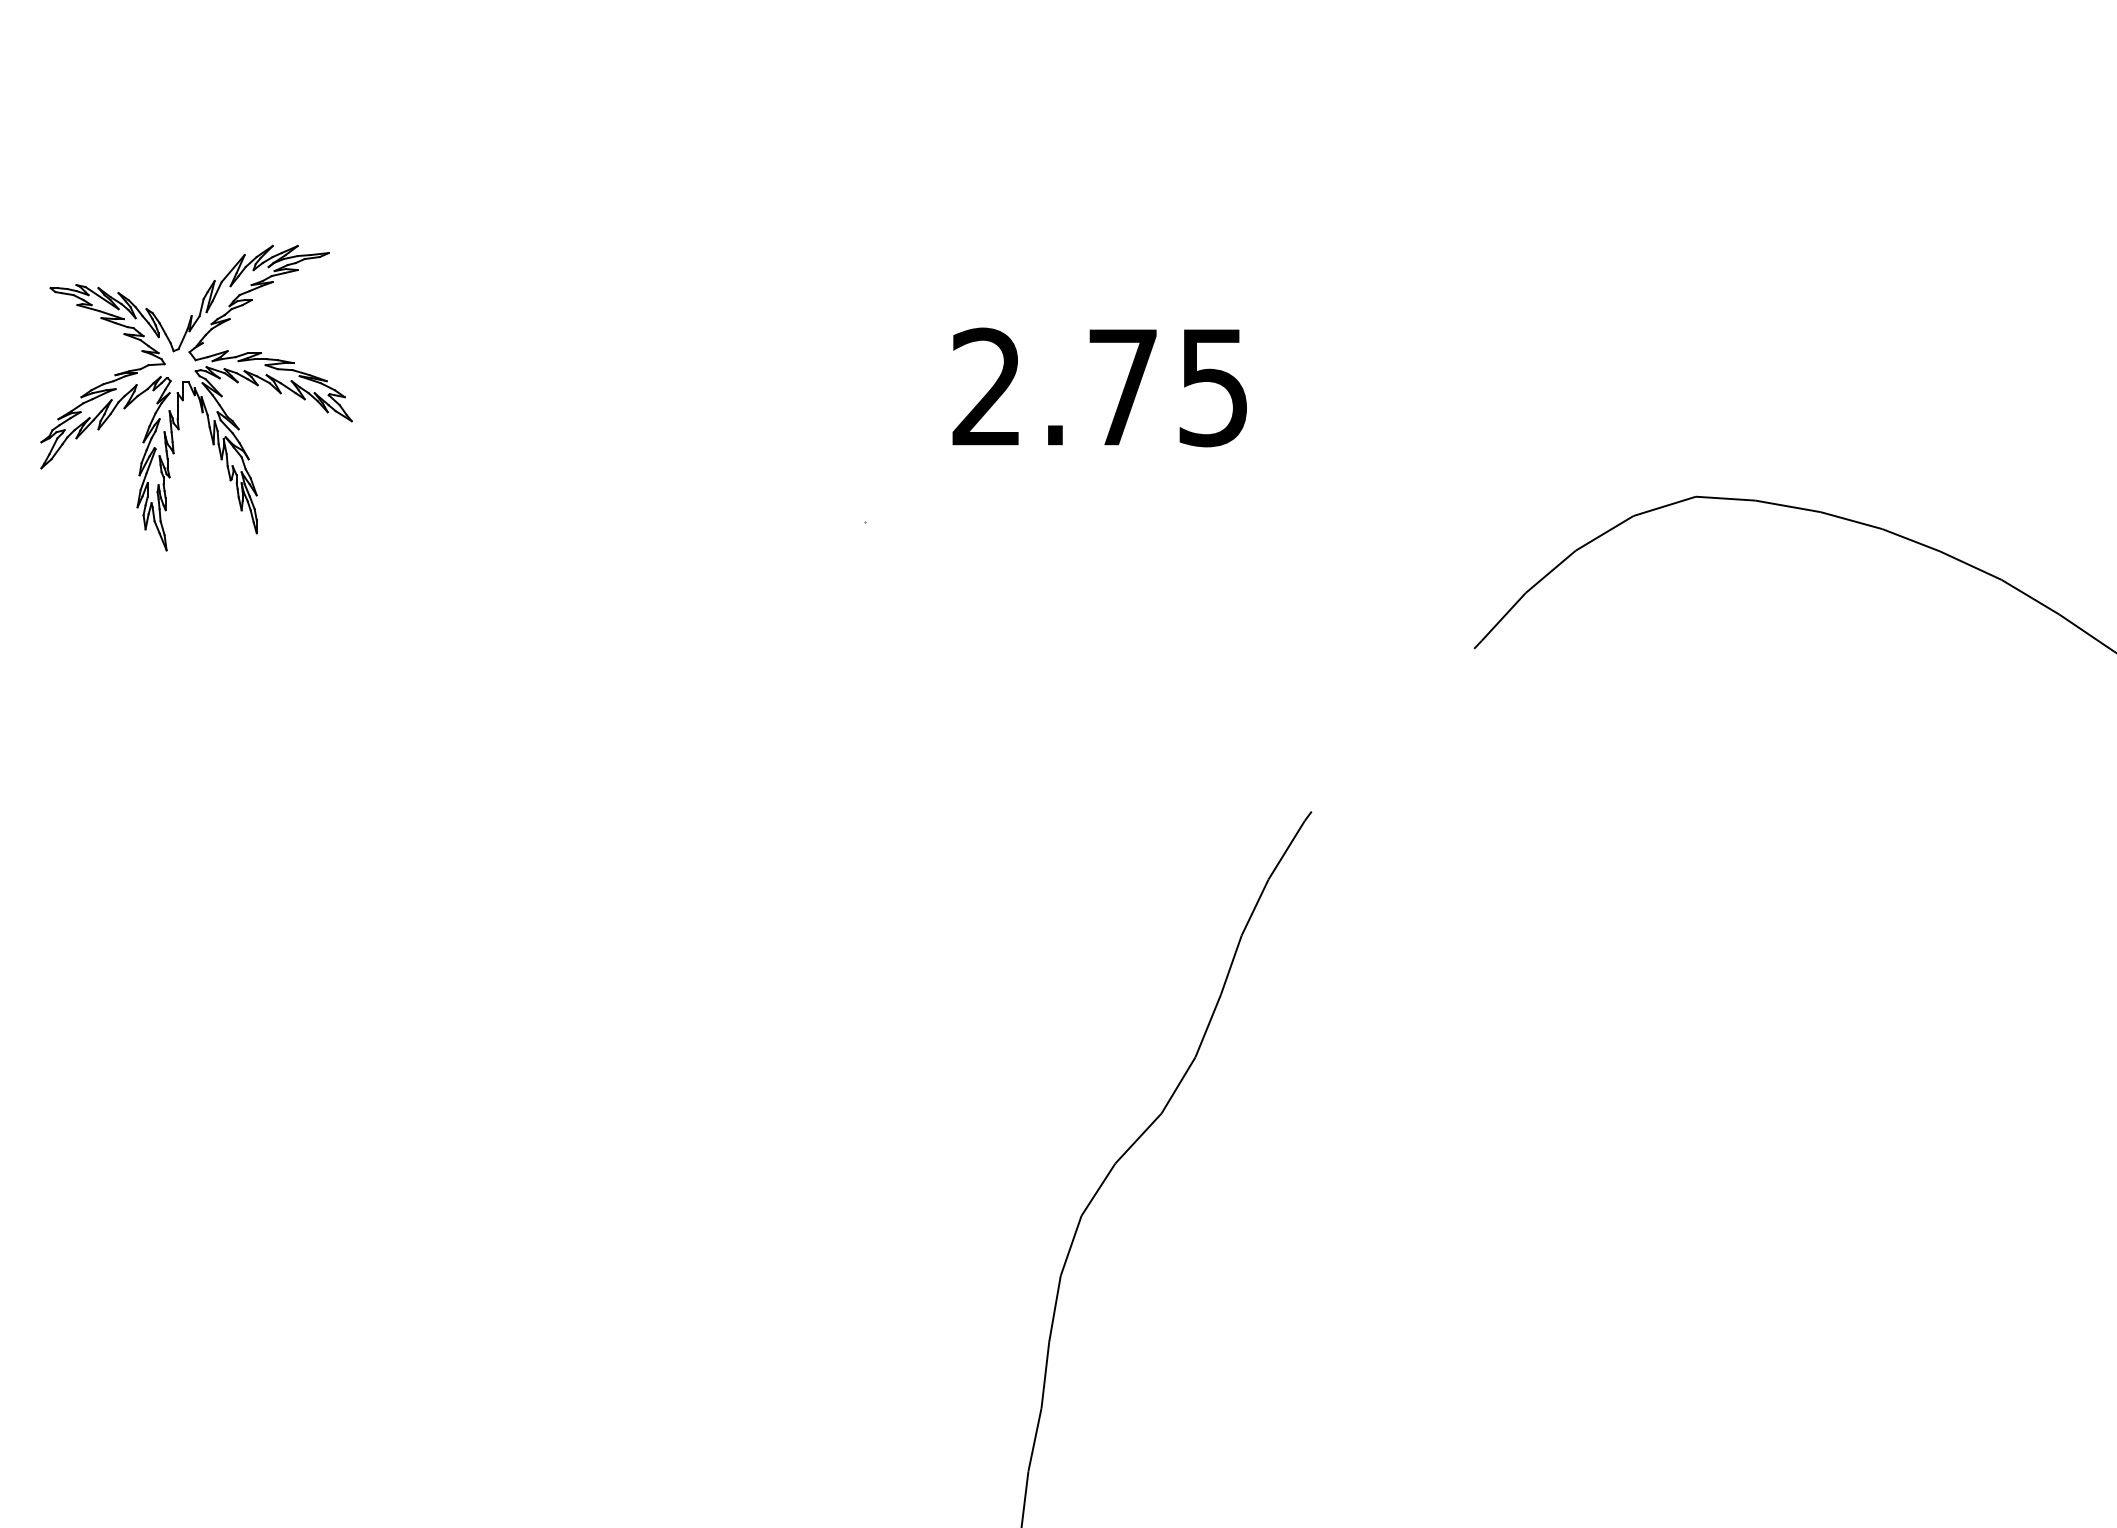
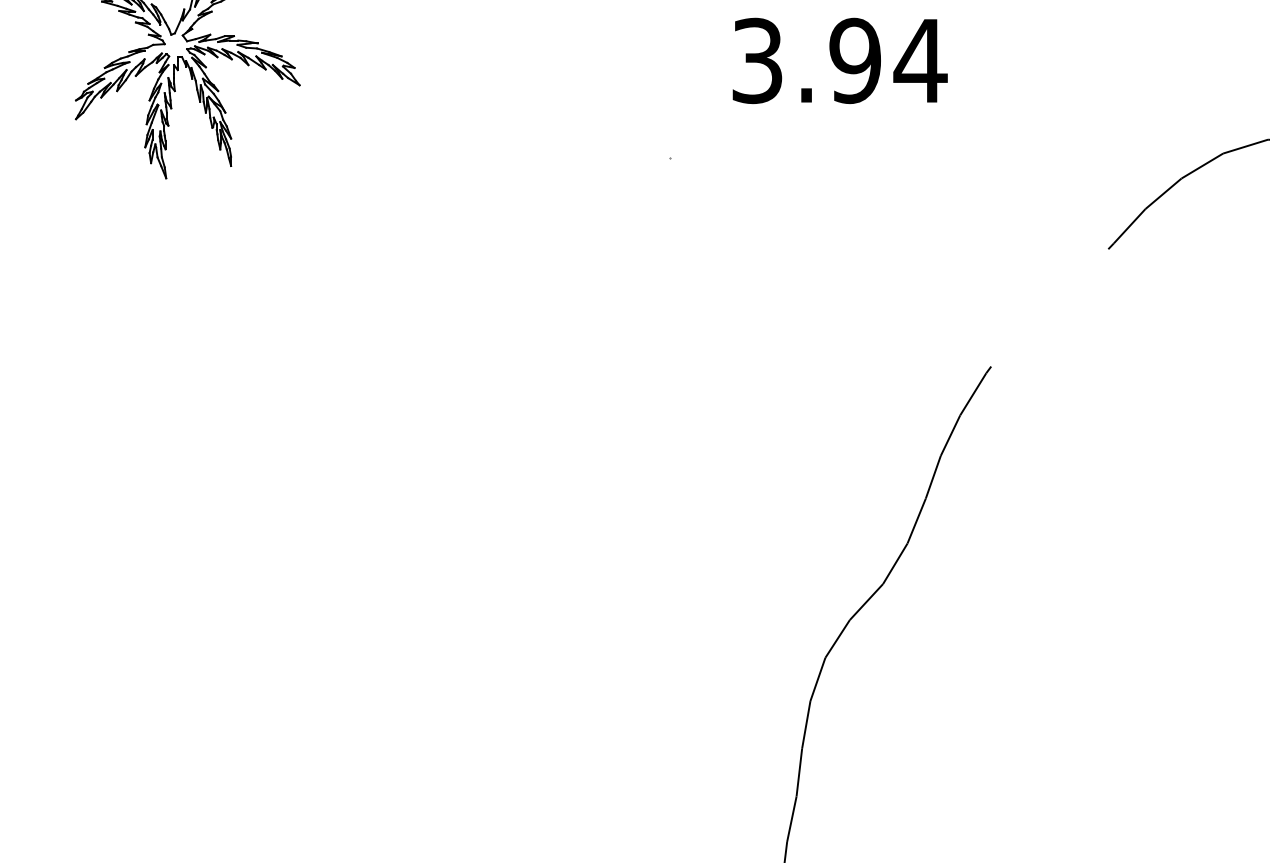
text: (1101, 387) -> (839, 60), 2.75 -> 3.94

